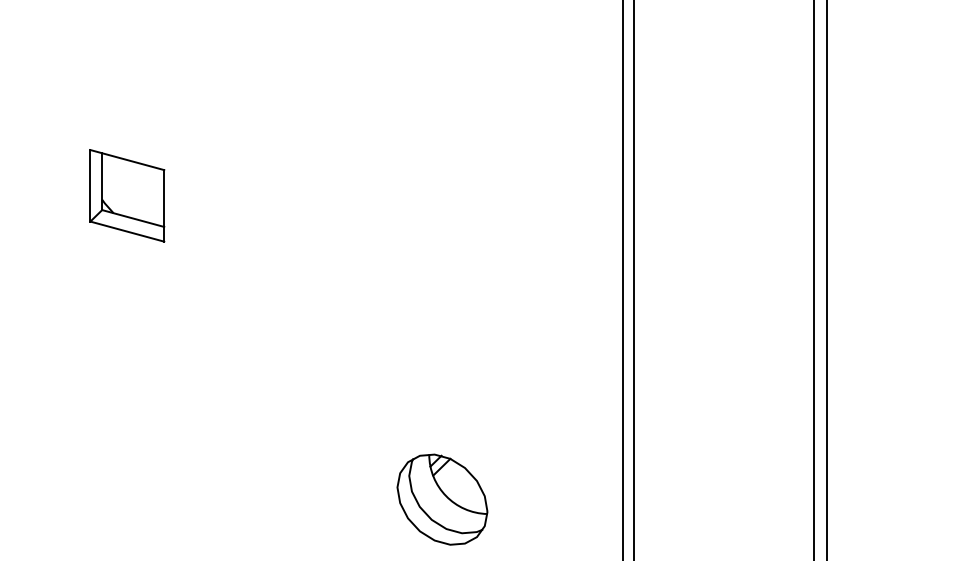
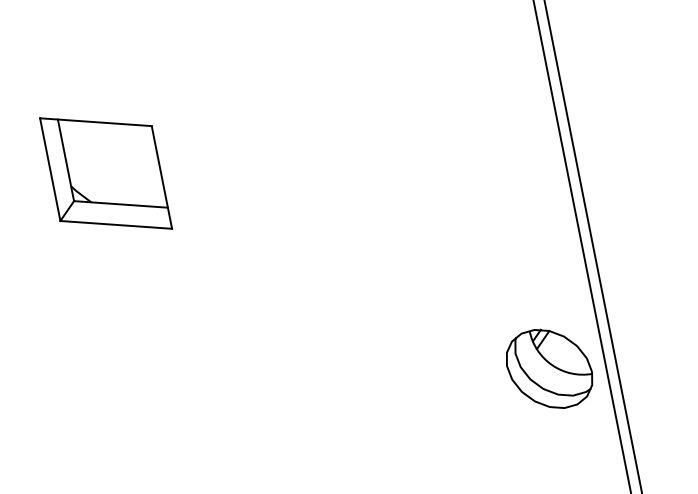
part: (127, 195) -> (106, 173), size x1.6
part: (442, 499) -> (549, 368), moved

